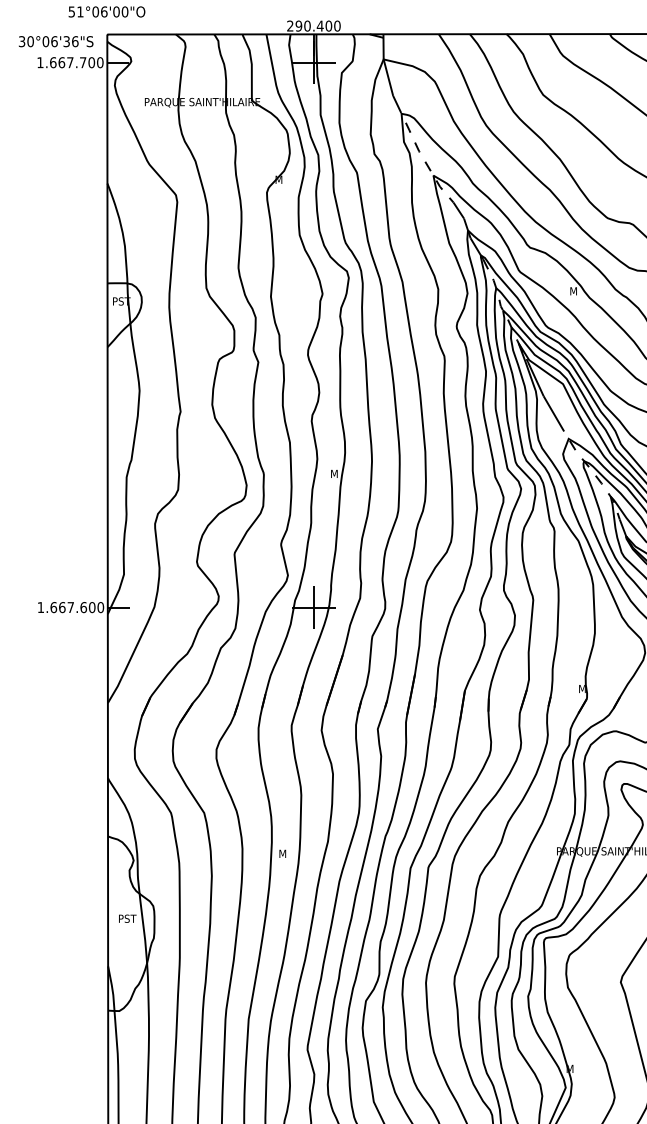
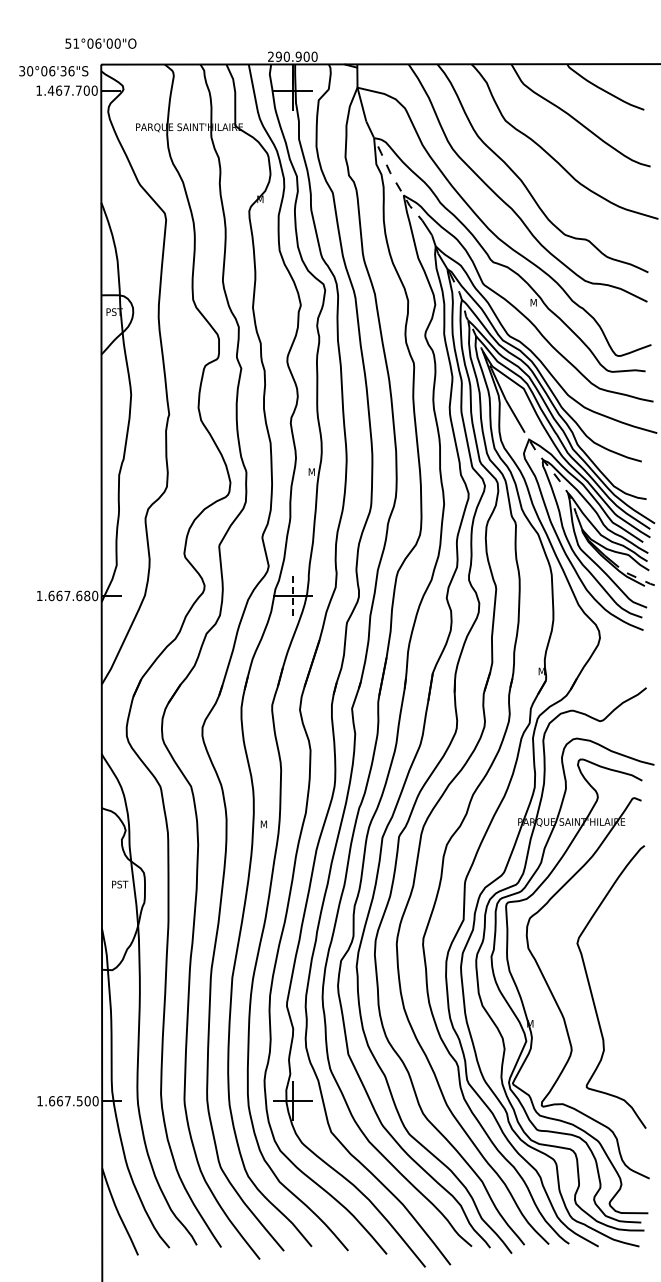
text: (320, 25) -> (298, 56), 290.400 -> 290.900
text: (52, 62) -> (50, 90), 1.667.700 -> 1.467.700
text: (92, 607) -> (87, 595), 1.667.600 -> 1.667.680
line: (313, 608) -> (292, 596), solid -> dashed

